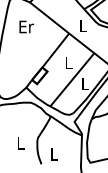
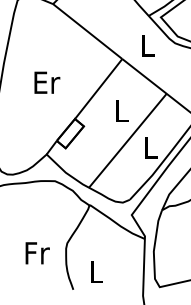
text: (26, 26) -> (46, 81), moved
text: (21, 143) -> (38, 253), L -> Fr

